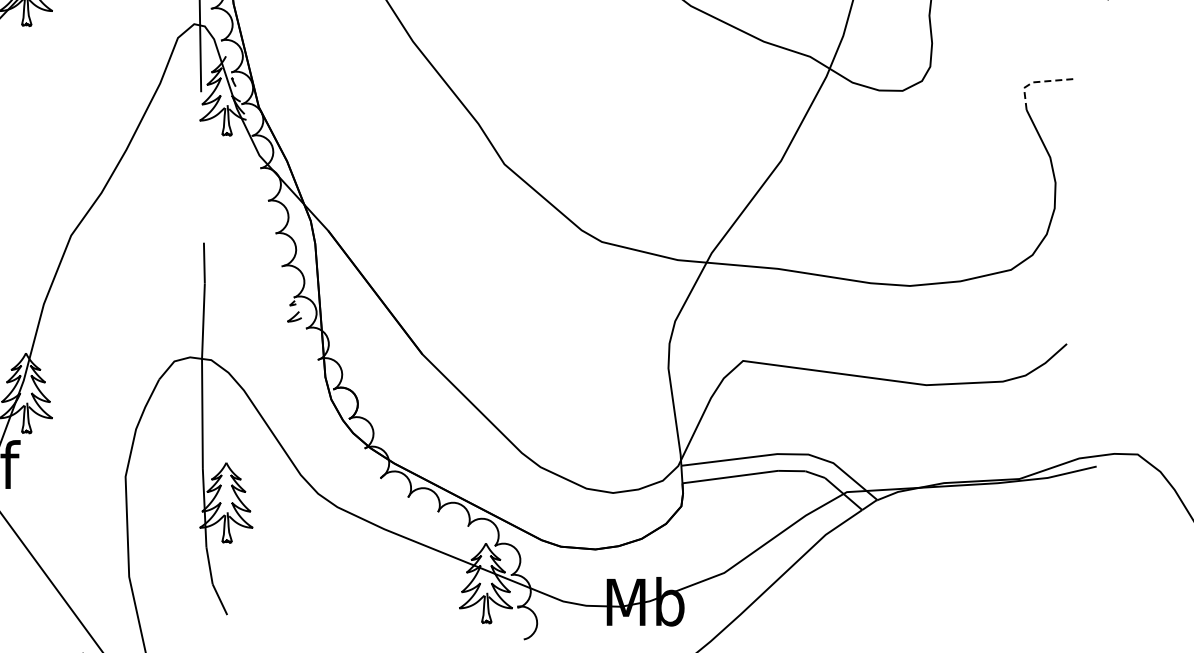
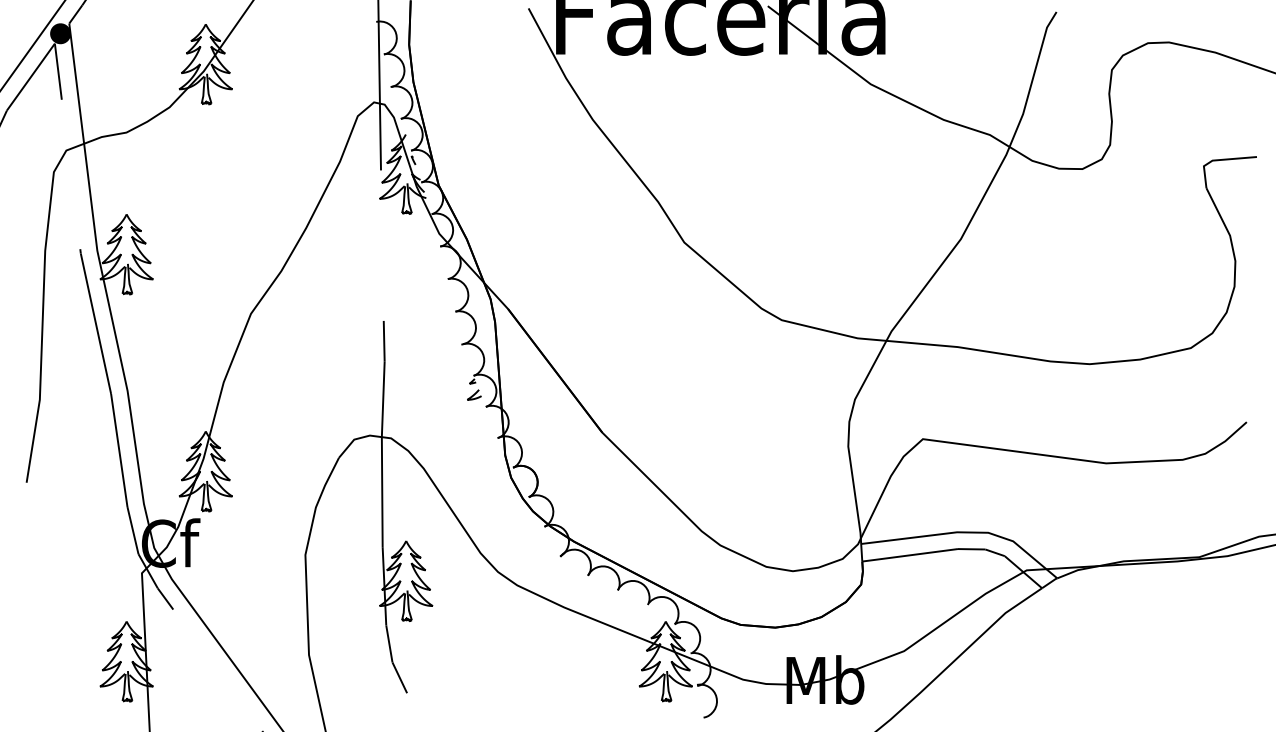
line: (1037, 82) -> (1217, 160), dashed -> solid

